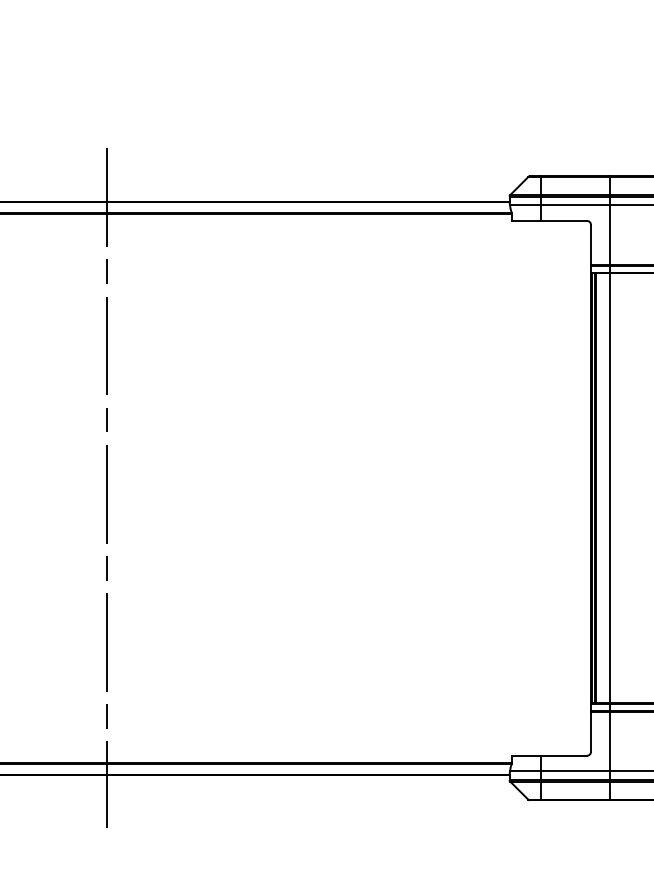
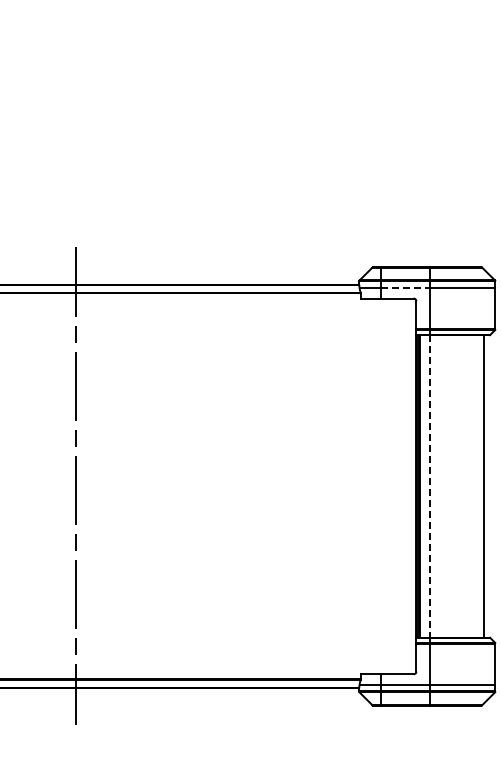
line: (575, 205) -> (405, 287), solid -> dashed
line: (611, 488) -> (430, 486), solid -> dashed

